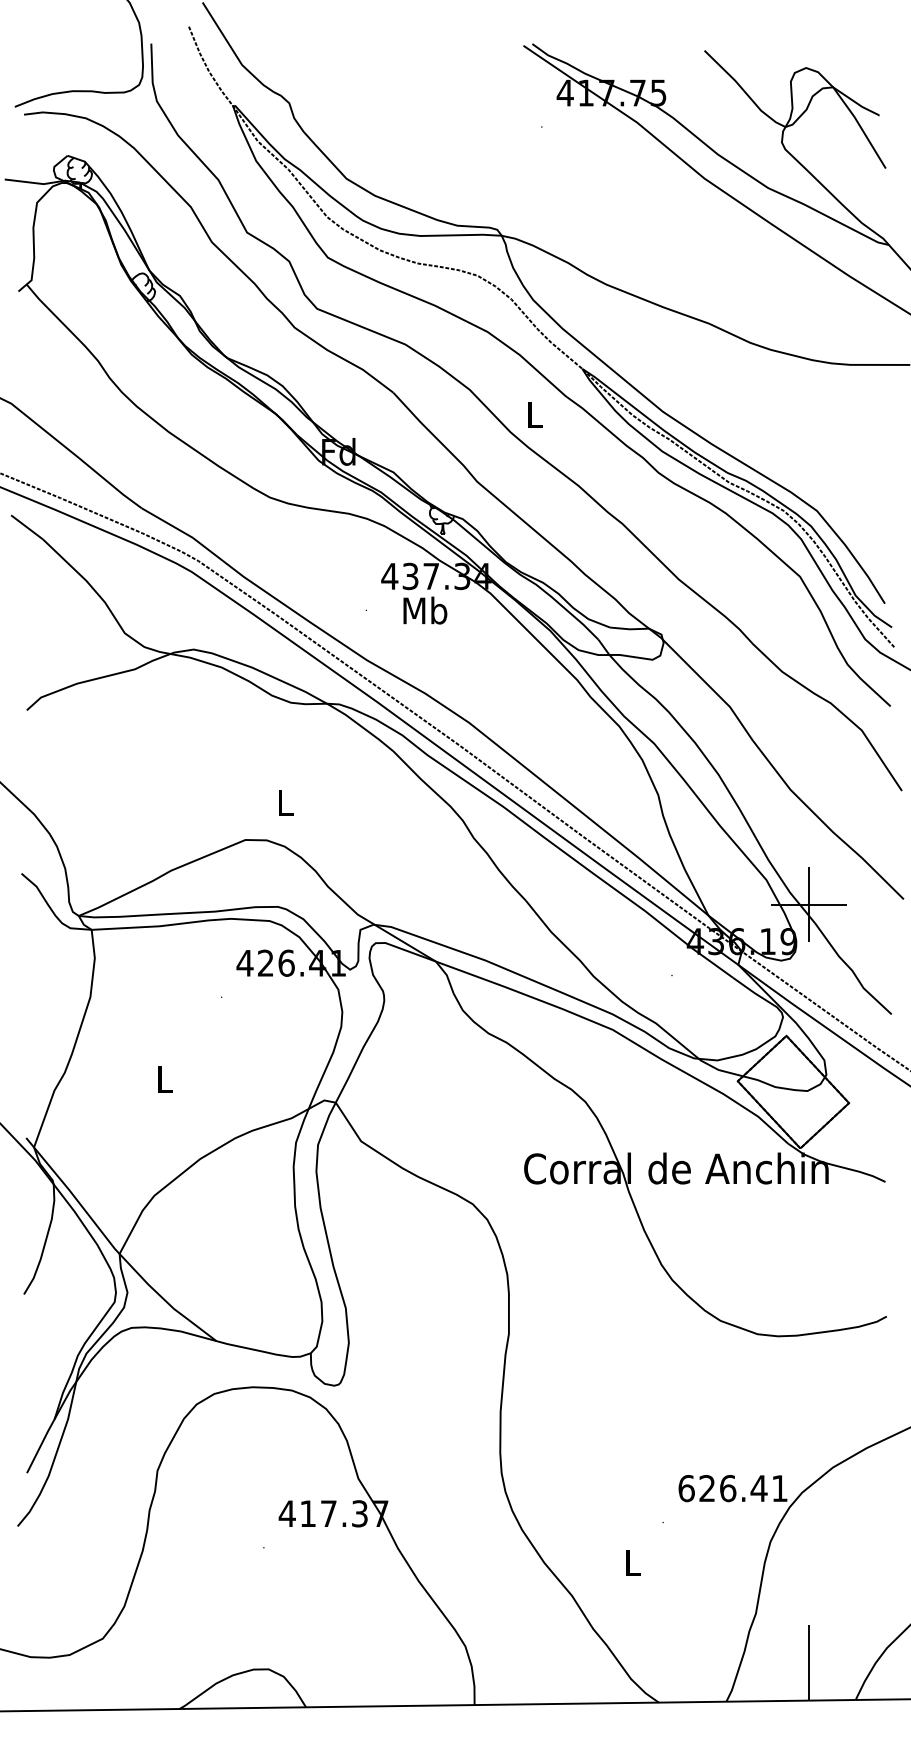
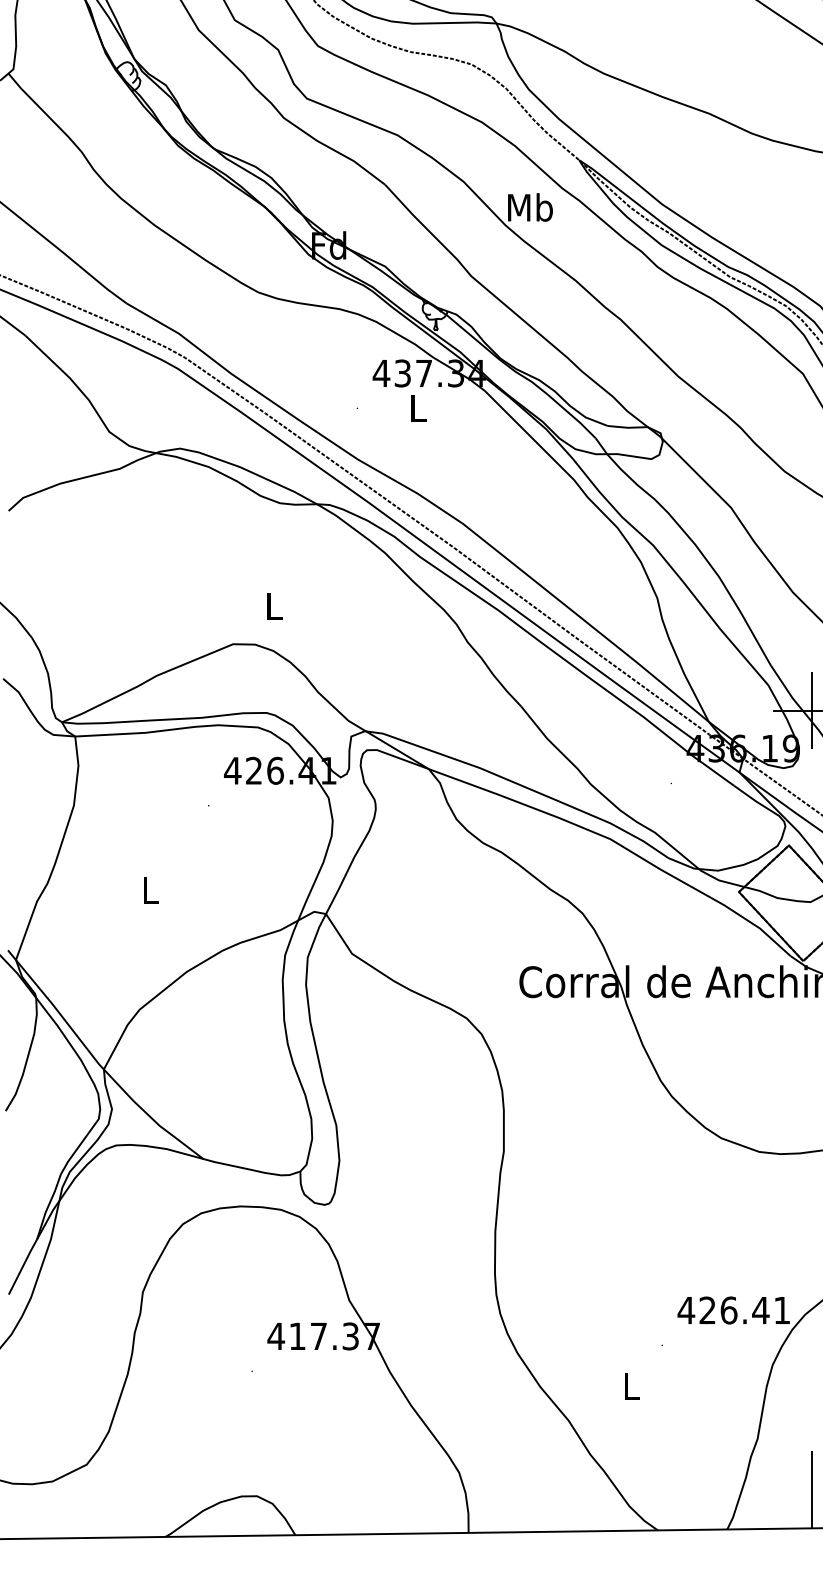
text: (534, 414) -> (530, 207), L -> Mb
text: (425, 610) -> (418, 408), Mb -> L
text: (686, 1488) -> (686, 1310), 626.41 -> 426.41

